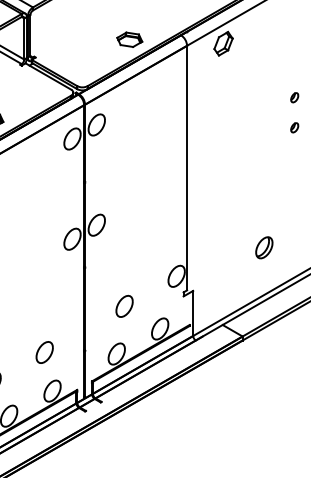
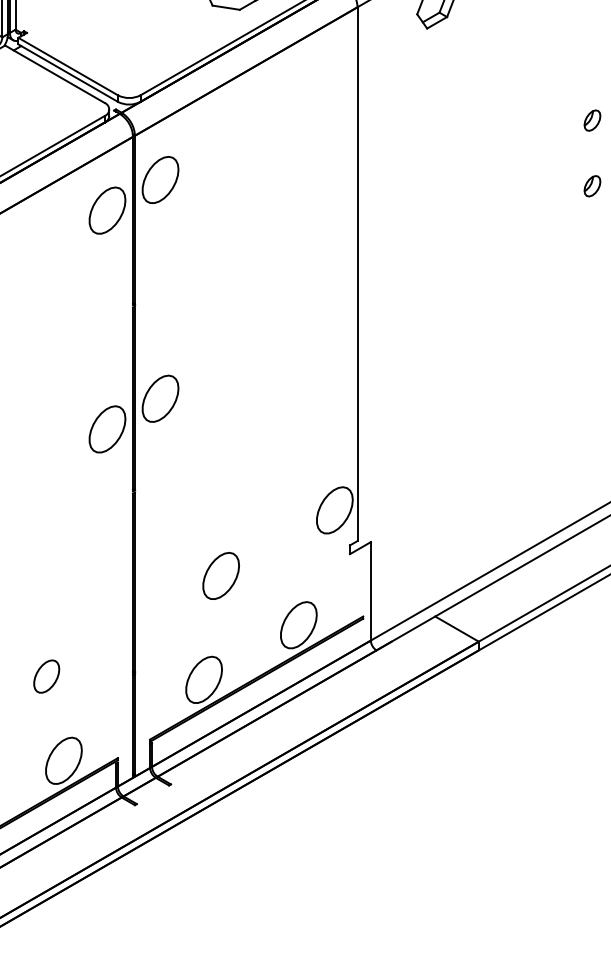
part: (264, 247) -> (526, 447), removed
part: (44, 352) -> (46, 676), size x0.7

